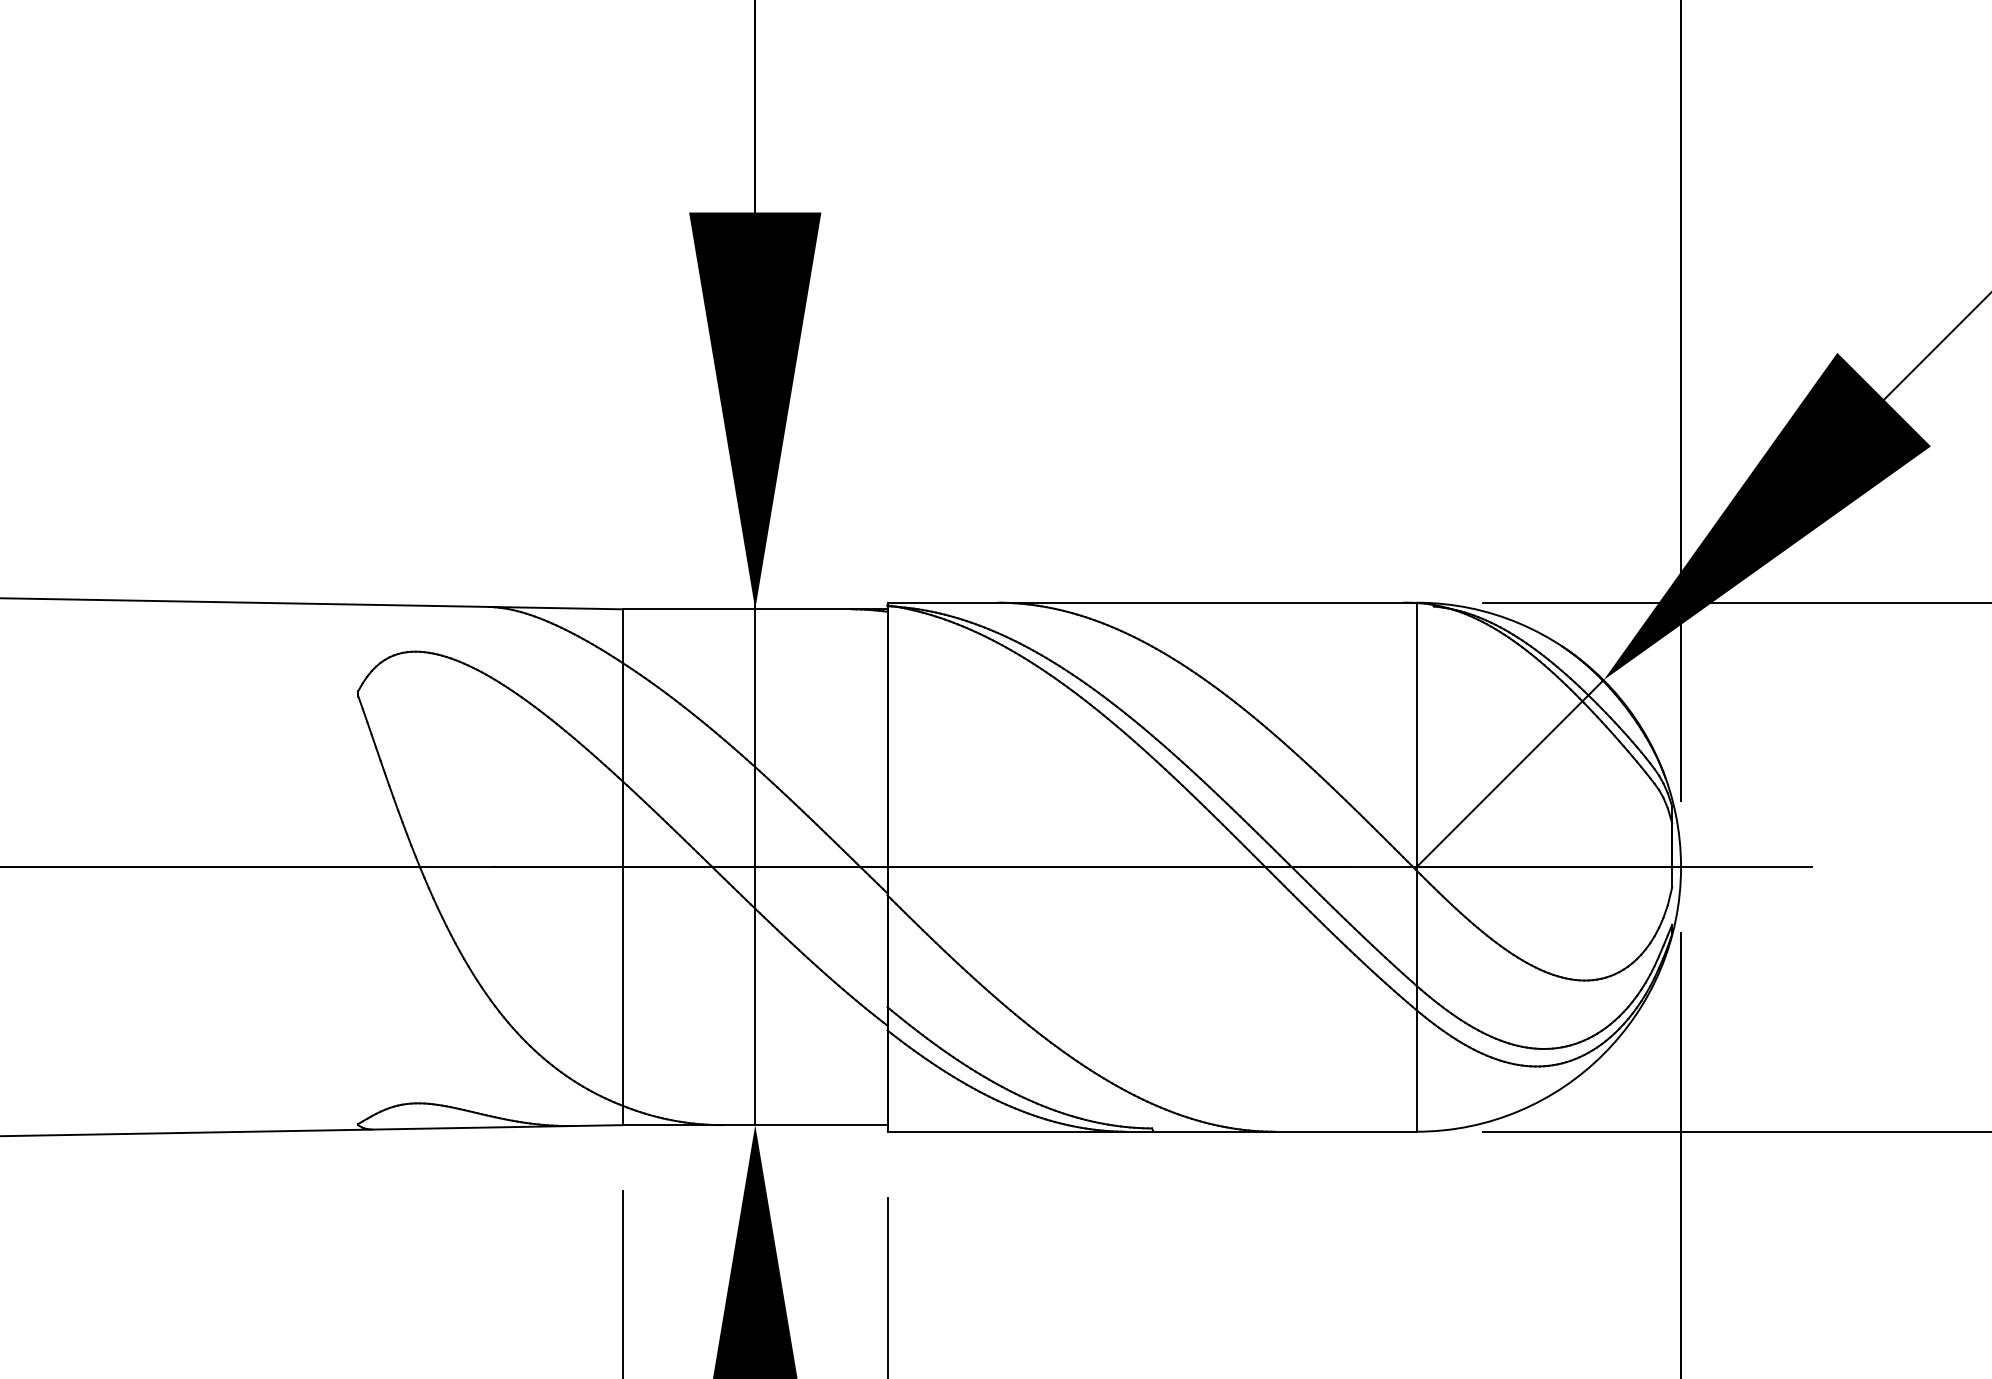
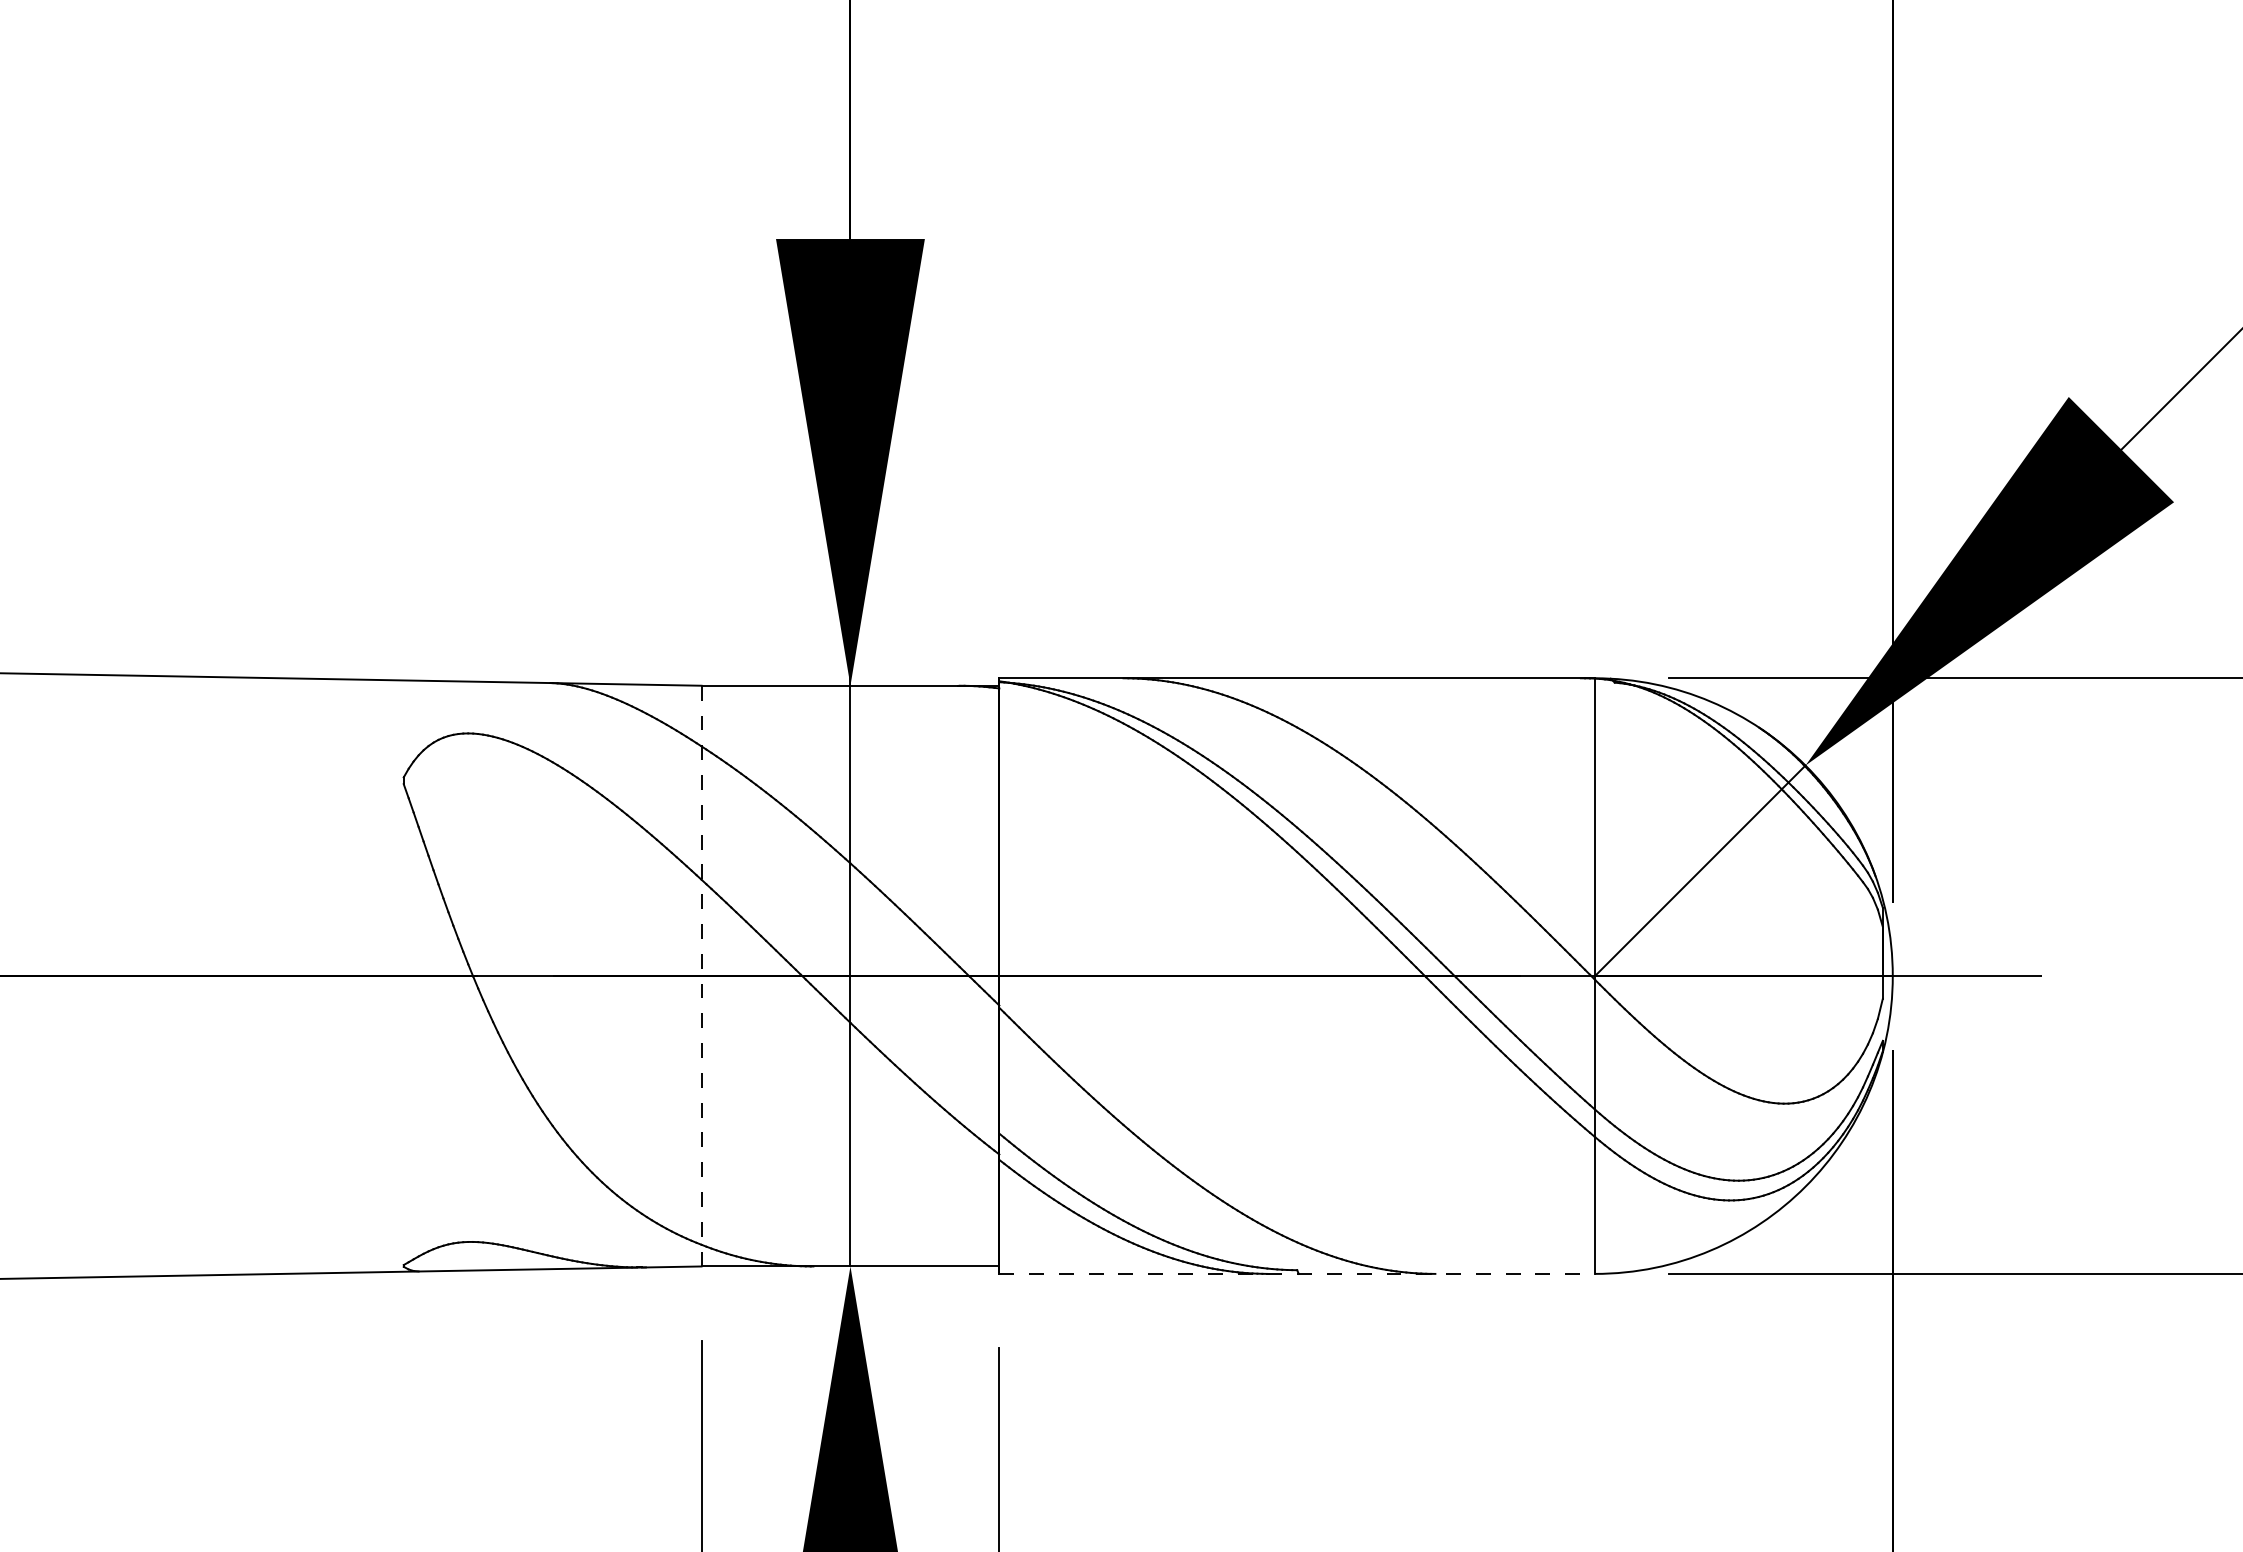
line: (622, 866) -> (701, 975), solid -> dashed
line: (1152, 1131) -> (1297, 1273), solid -> dashed

